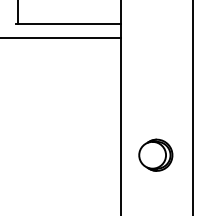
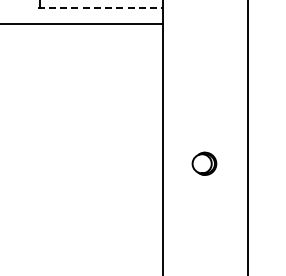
line: (68, 24) -> (100, 7), solid -> dashed
part: (155, 155) -> (204, 163), size x0.6

